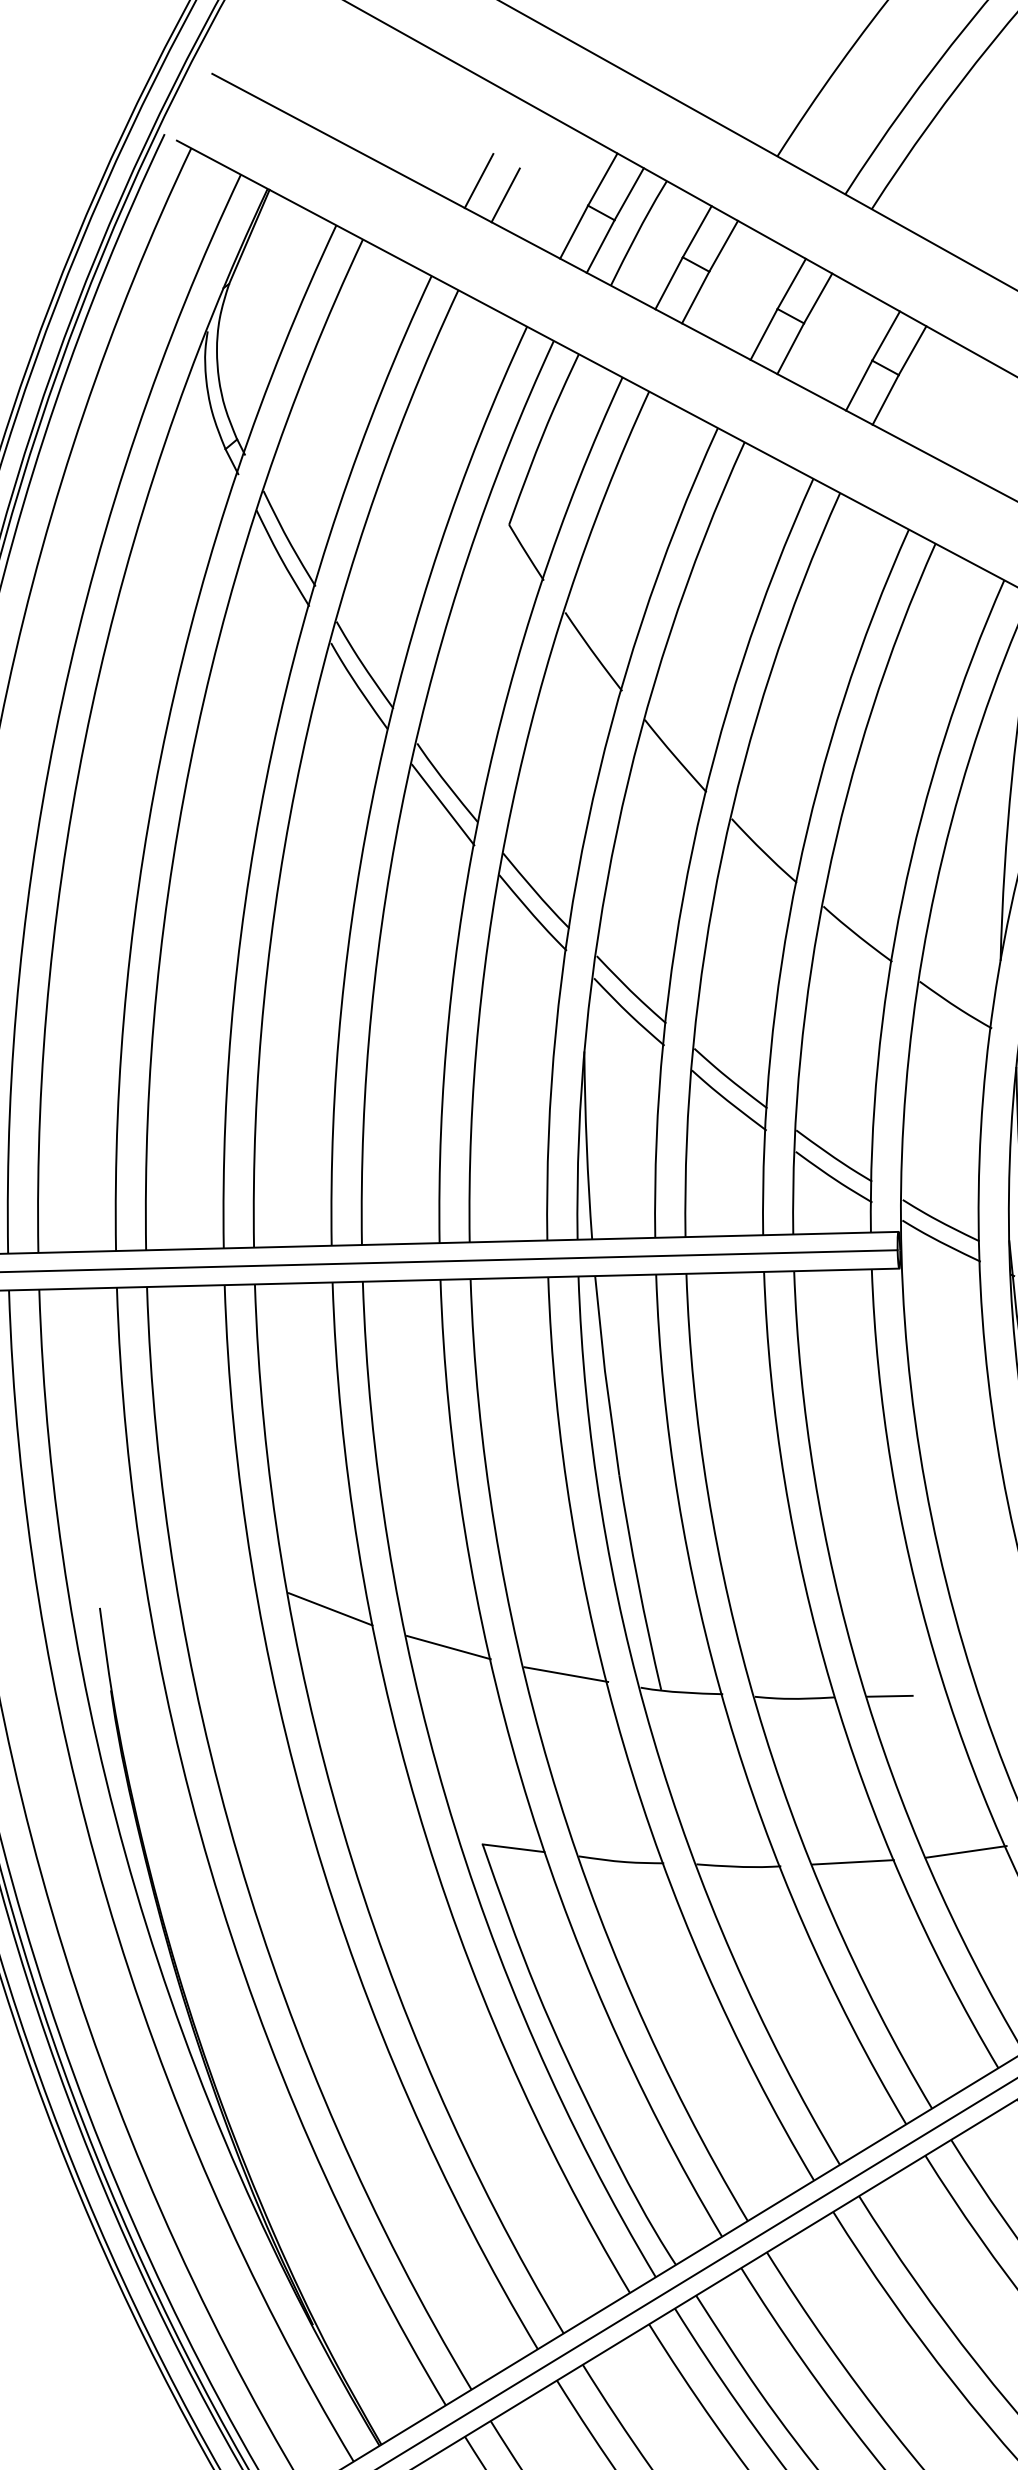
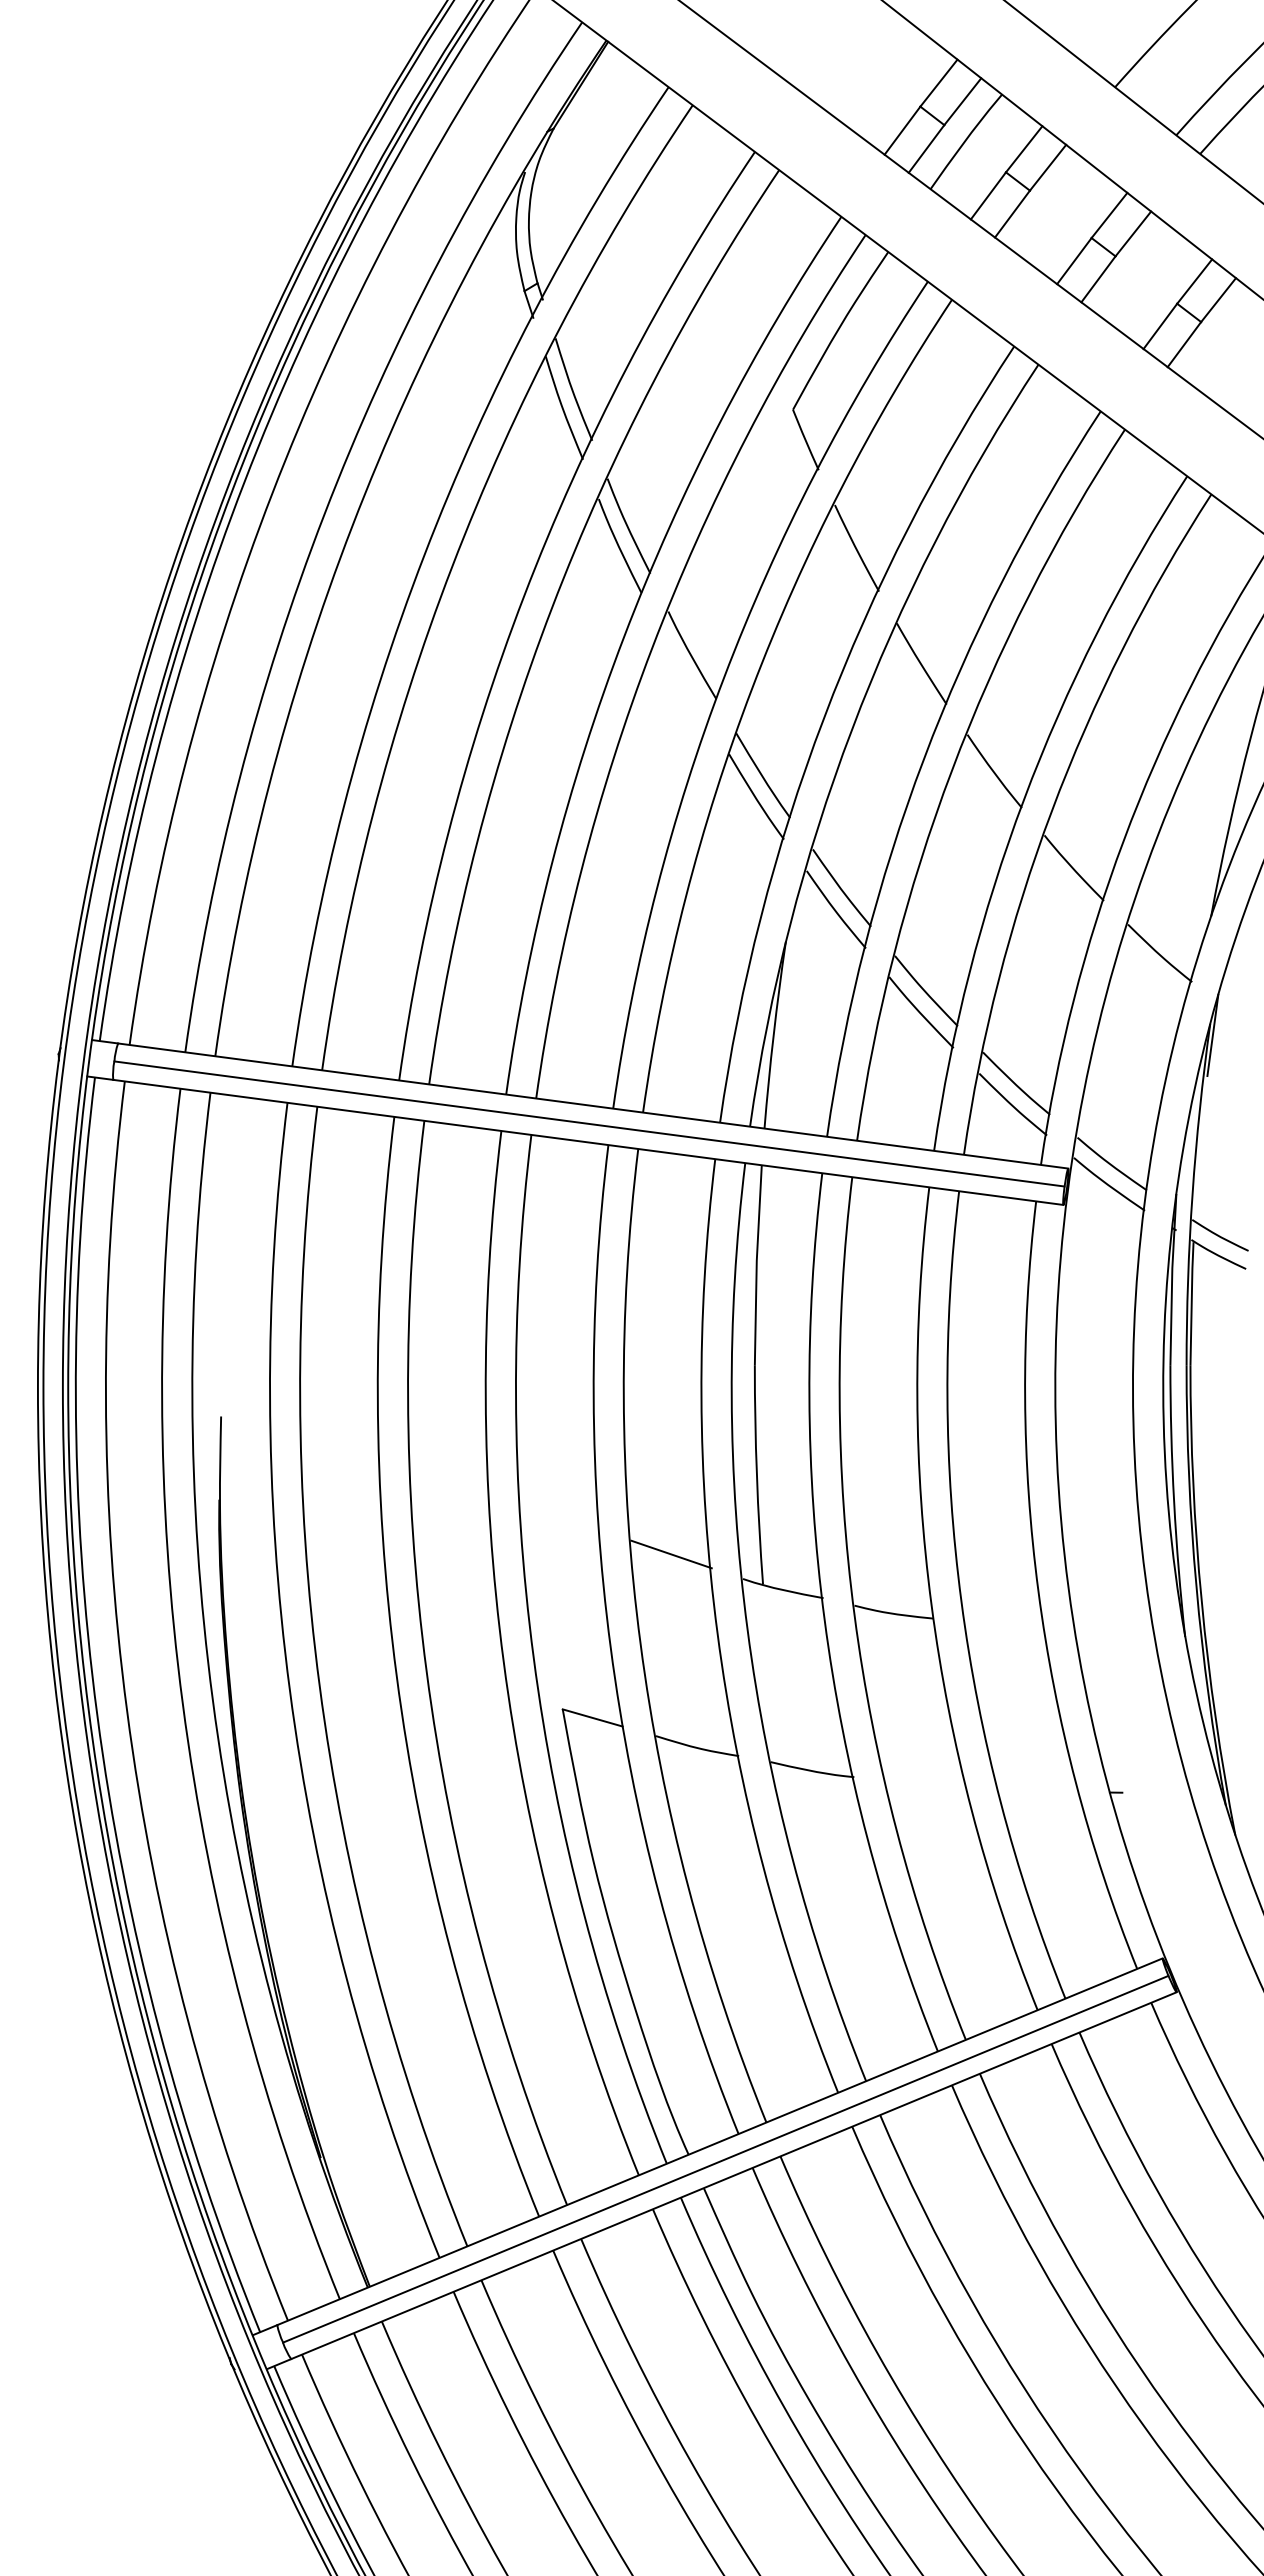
line: (479, 181) -> (816, 65), removed
line: (505, 195) -> (840, 83), removed
line: (443, 804) -> (684, 675), removed
line: (330, 1609) -> (448, 1453), removed
line: (448, 1647) -> (559, 1509), removed
line: (889, 1695) -> (987, 1625), removed
line: (966, 1851) -> (1039, 1791), removed
line: (852, 1862) -> (925, 1784), removed

